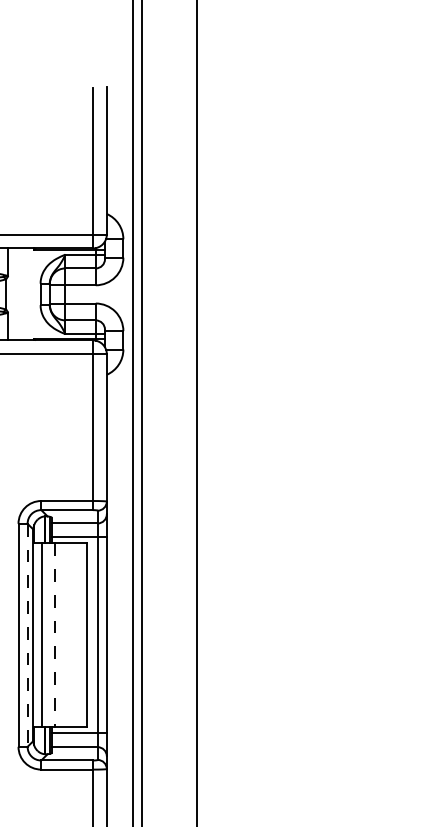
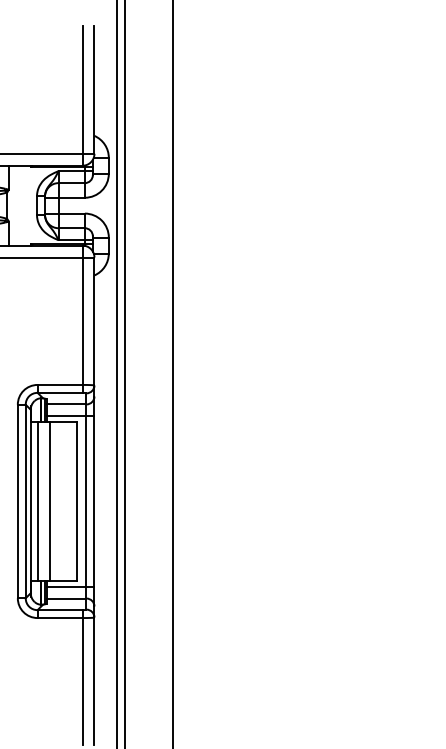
line: (27, 635) -> (25, 501), dashed -> solid
line: (55, 635) -> (49, 501), dashed -> solid

